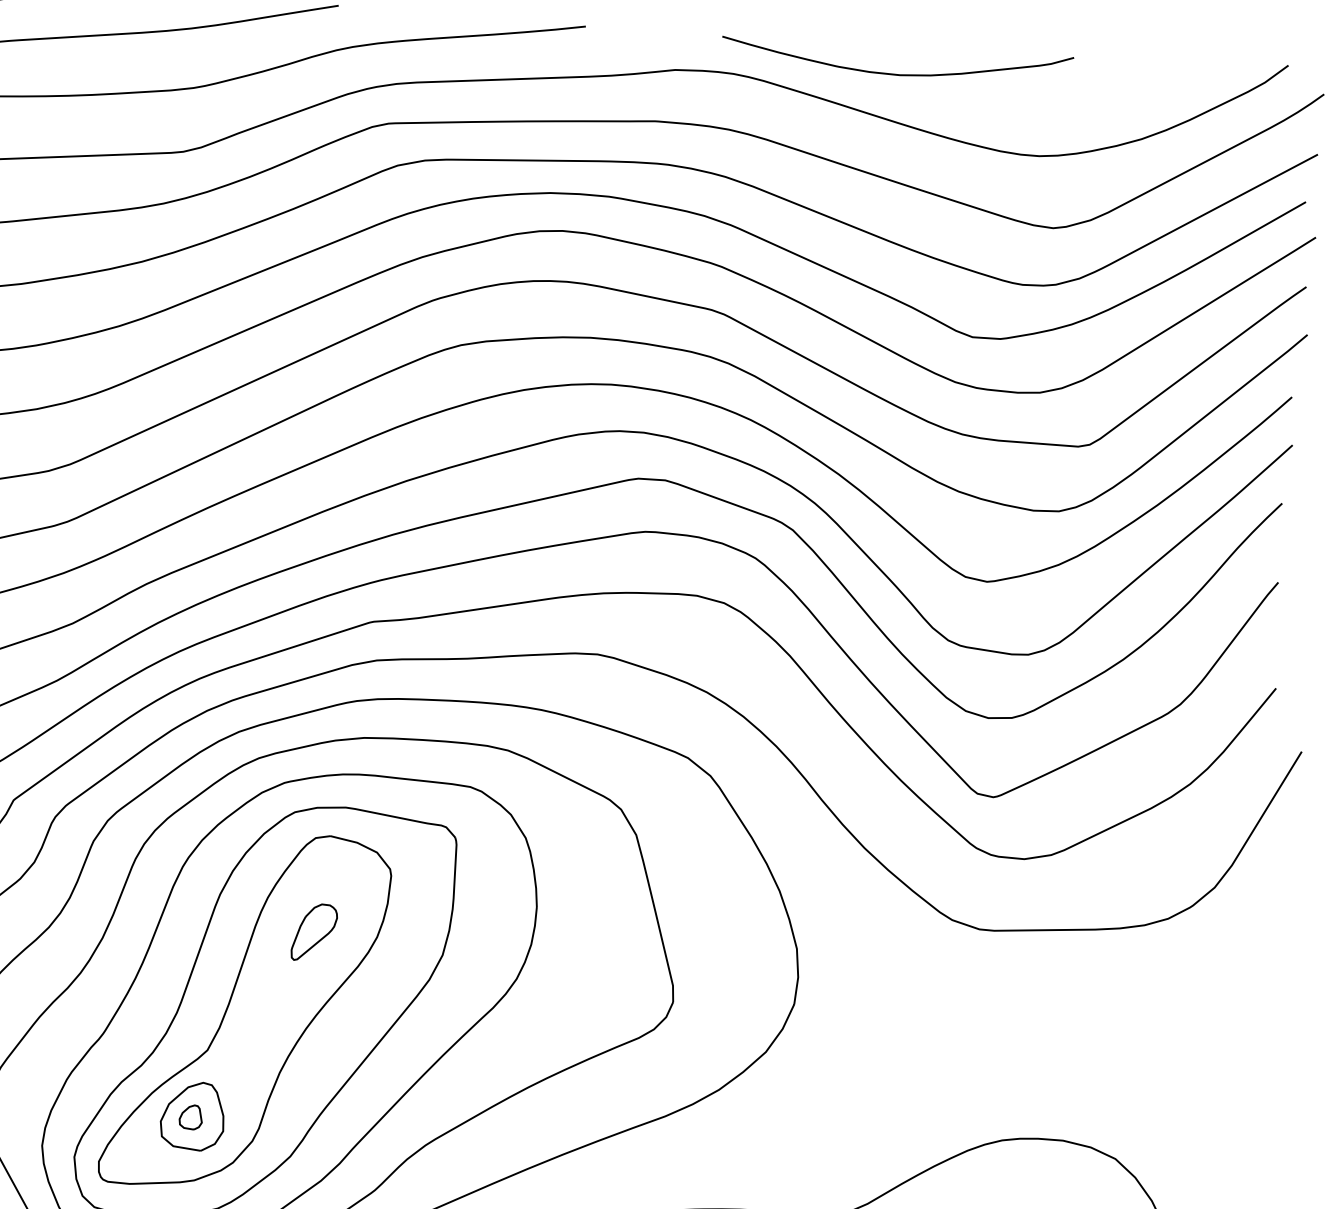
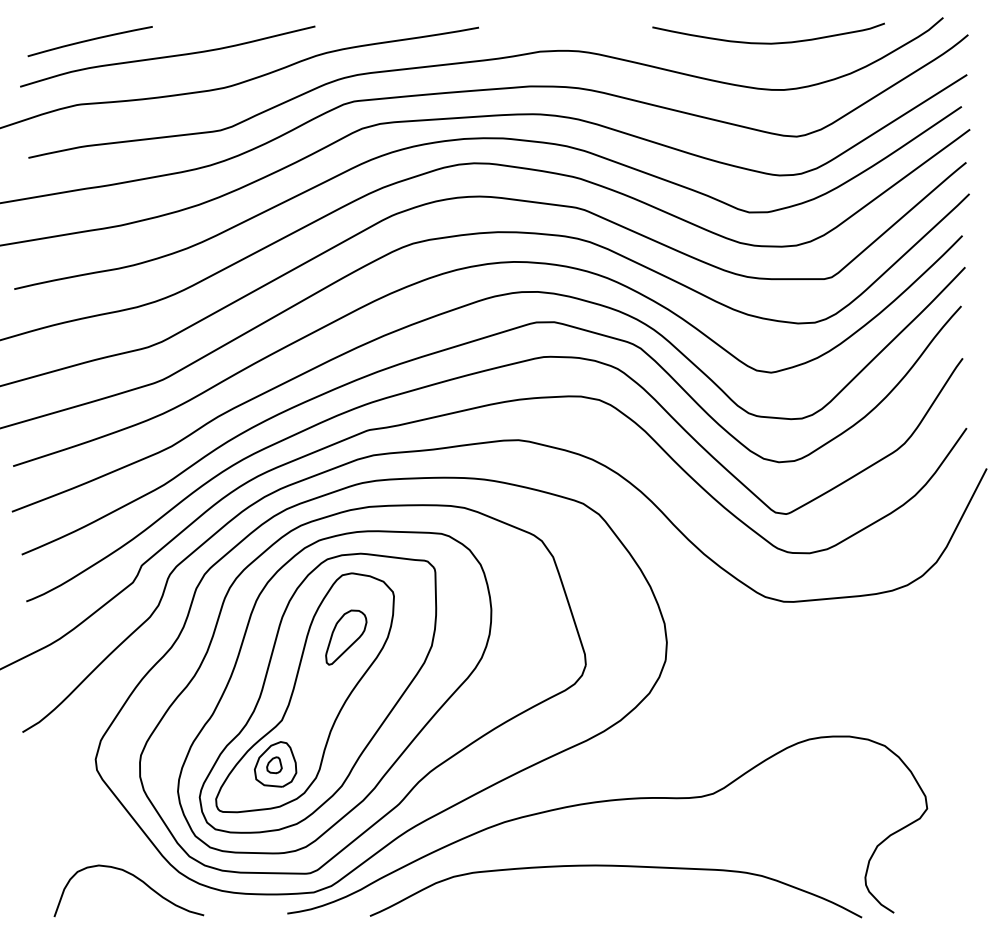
curve: (896, 73) -> (768, 42), moved
part: (314, 932) -> (346, 637), size x1.43

